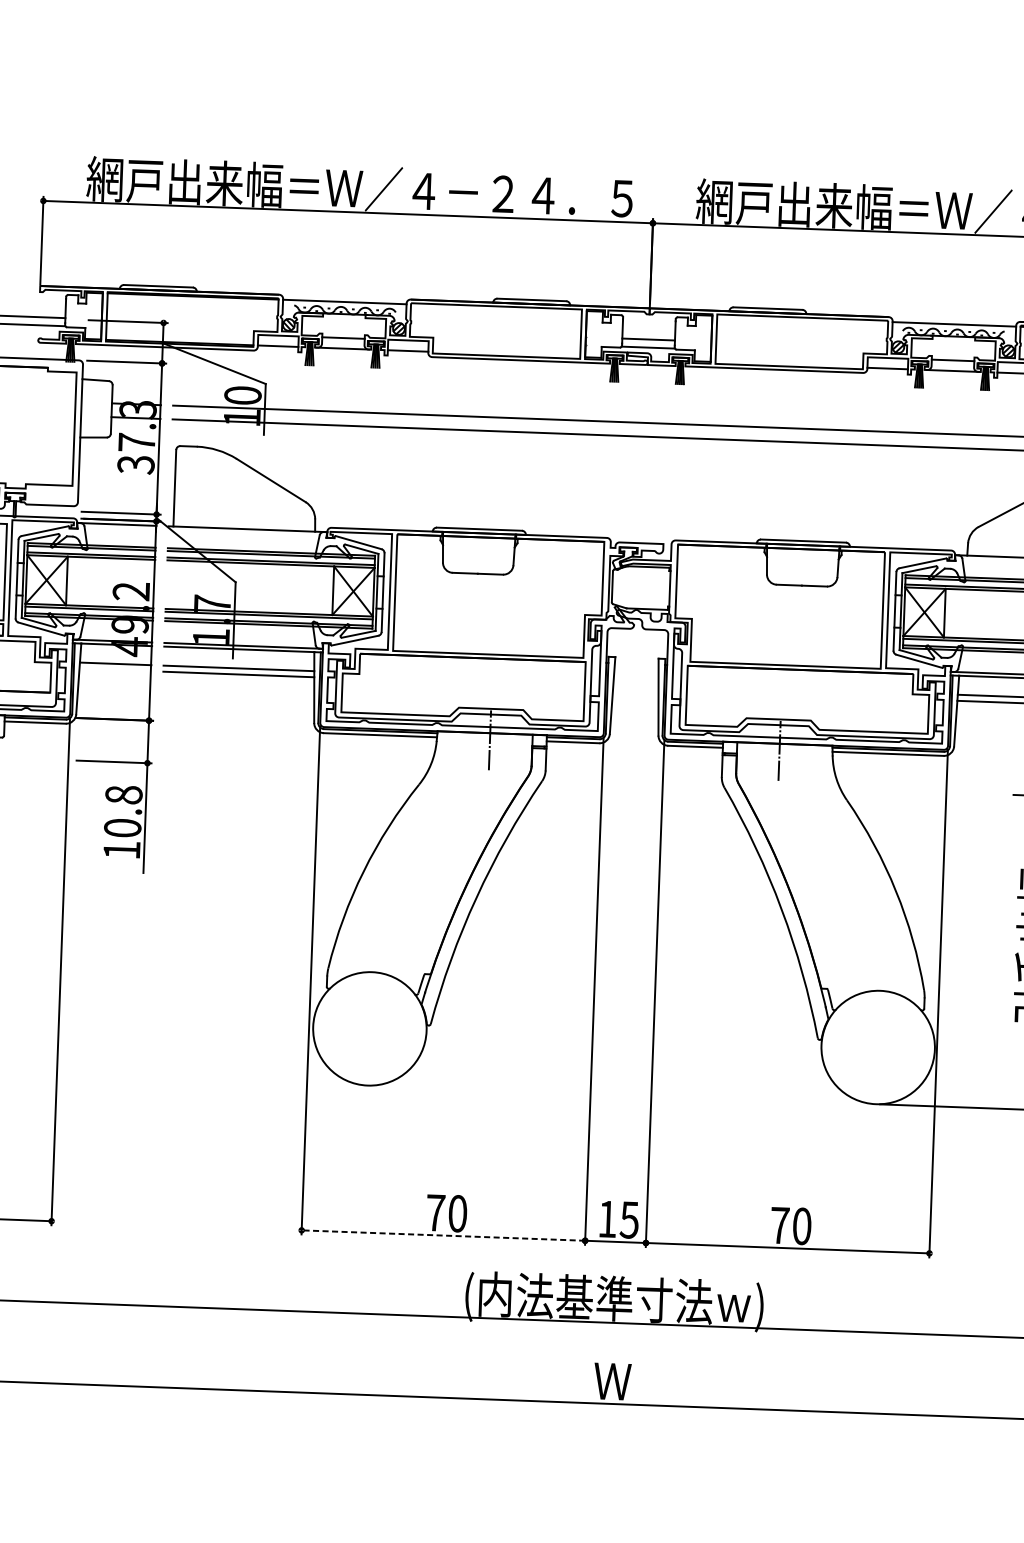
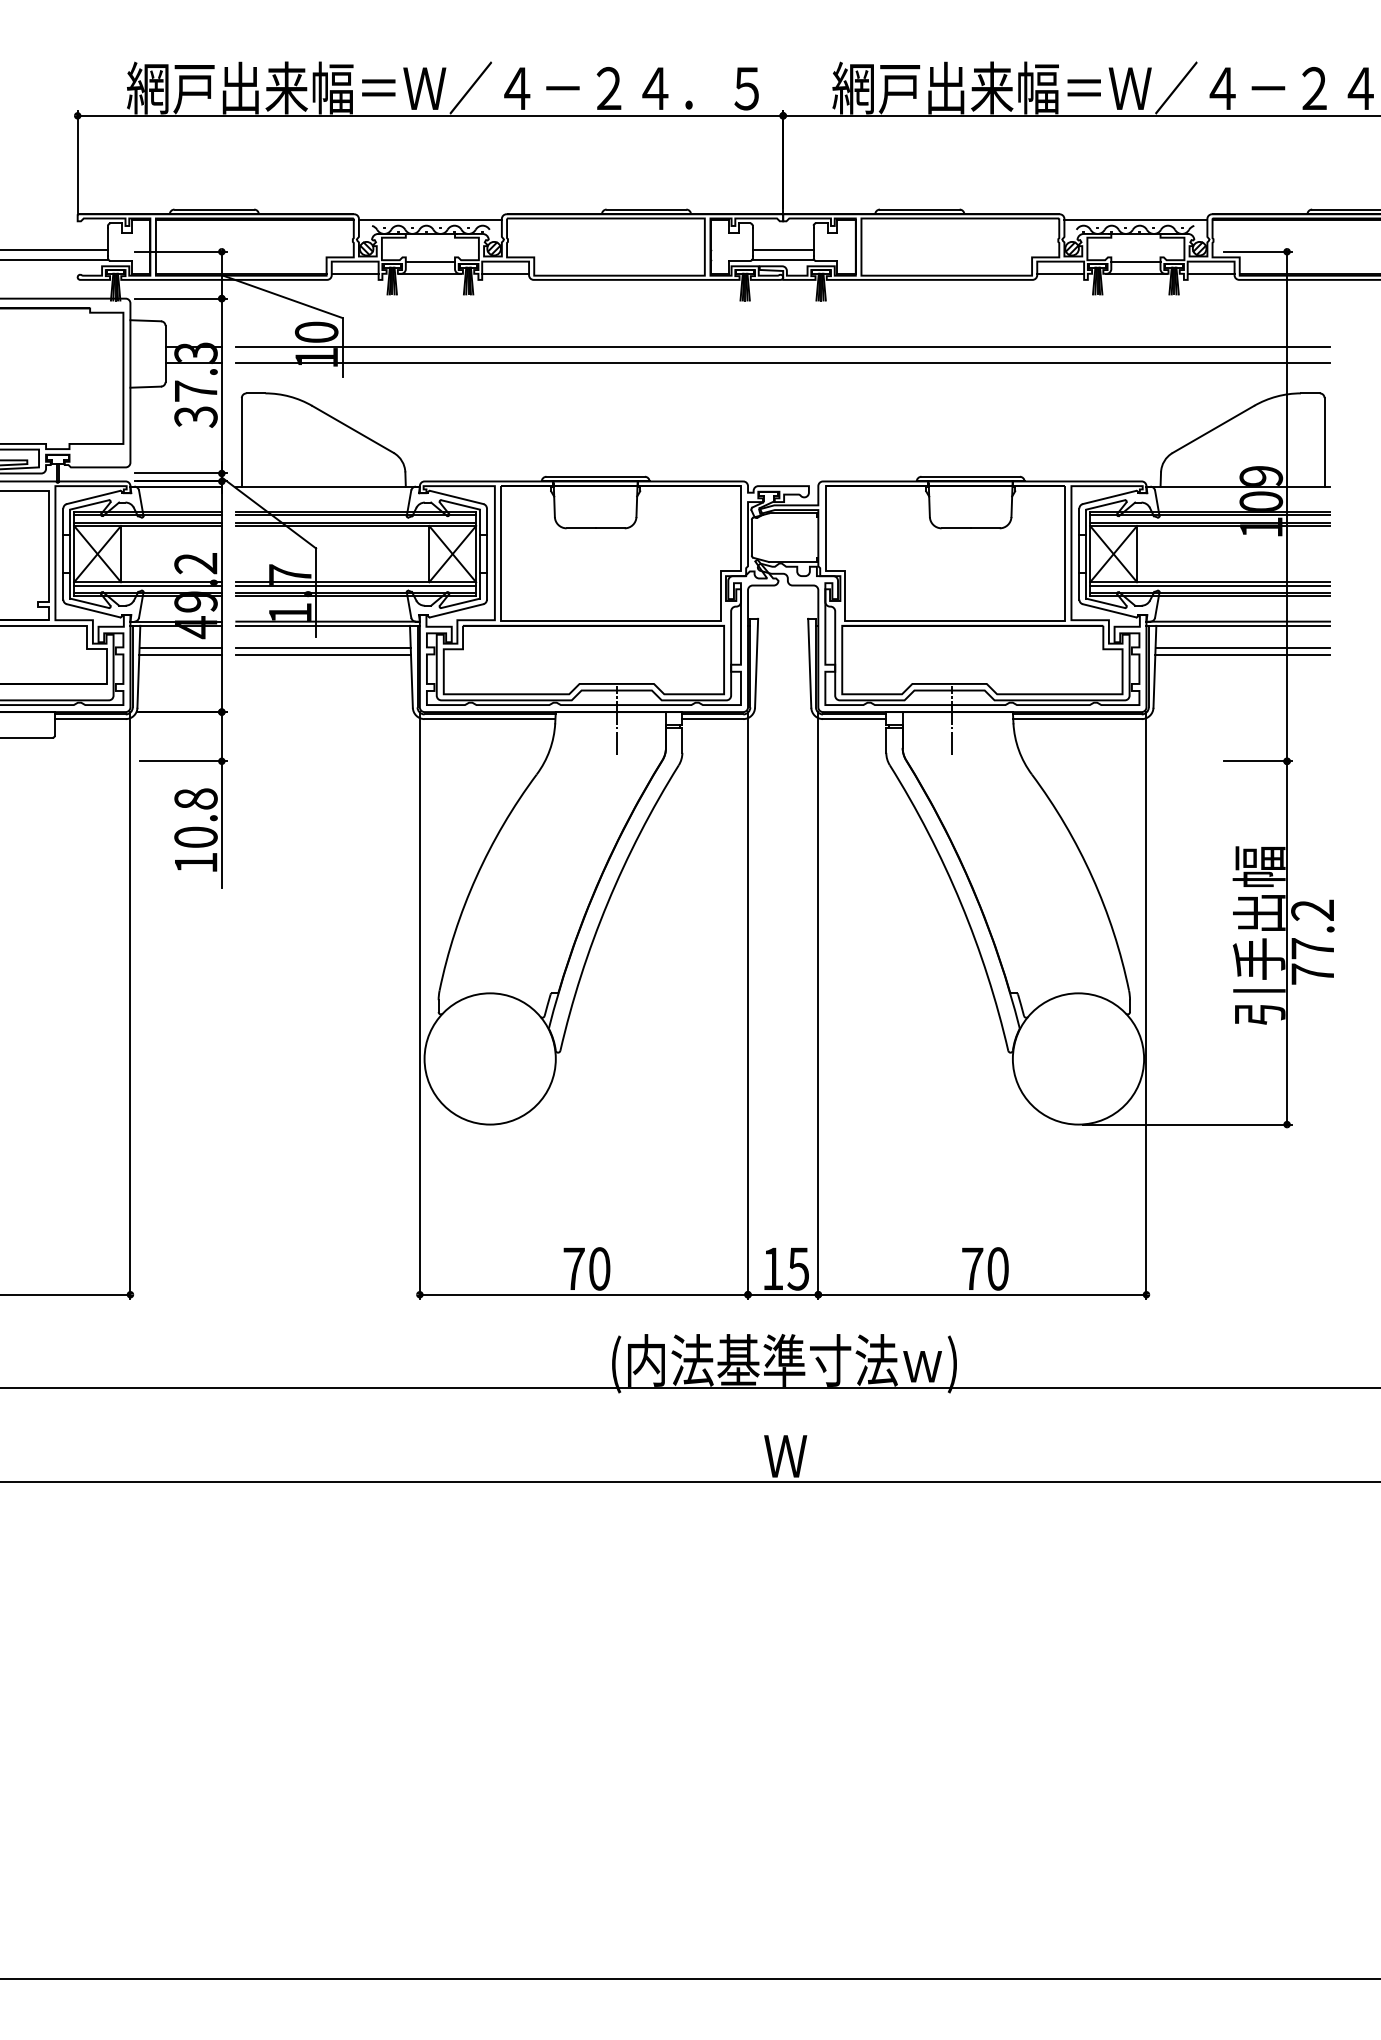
line: (115, 669) -> (180, 654), added
line: (443, 1235) -> (583, 1294), dashed -> solid

